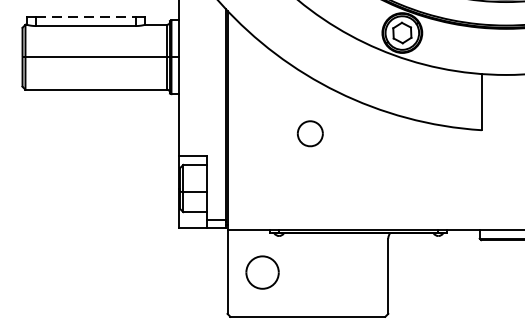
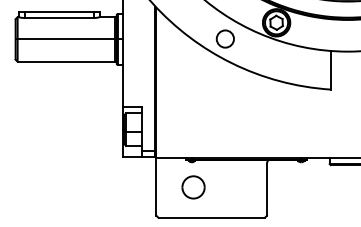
line: (86, 18) -> (59, 12), dashed -> solid
part: (309, 132) -> (224, 38), moved
part: (262, 272) -> (193, 187), moved

